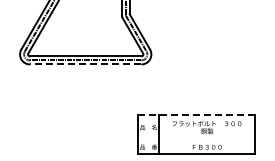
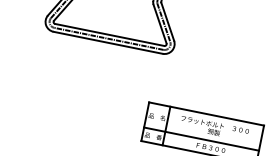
line: (85, 64) -> (107, 42), dashed -> solid
line: (196, 114) -> (206, 113), dashed -> solid
line: (195, 140) -> (200, 139), added

